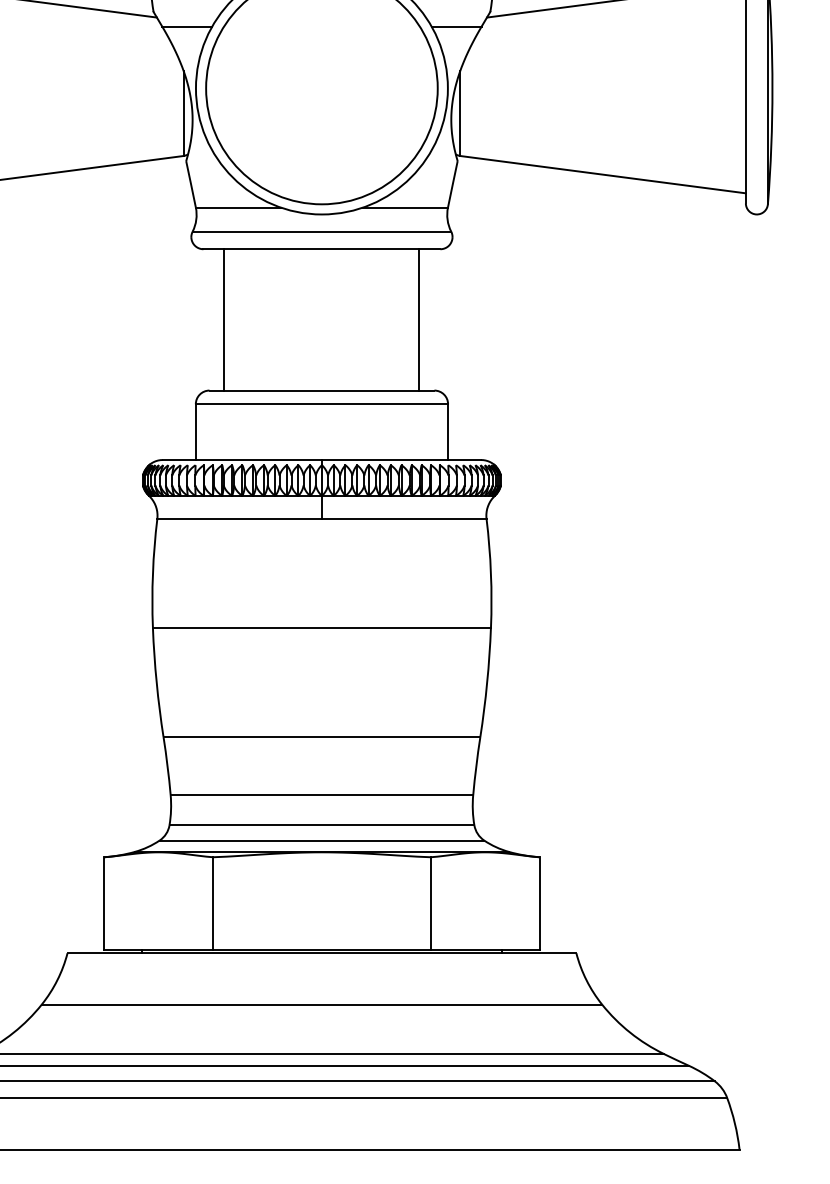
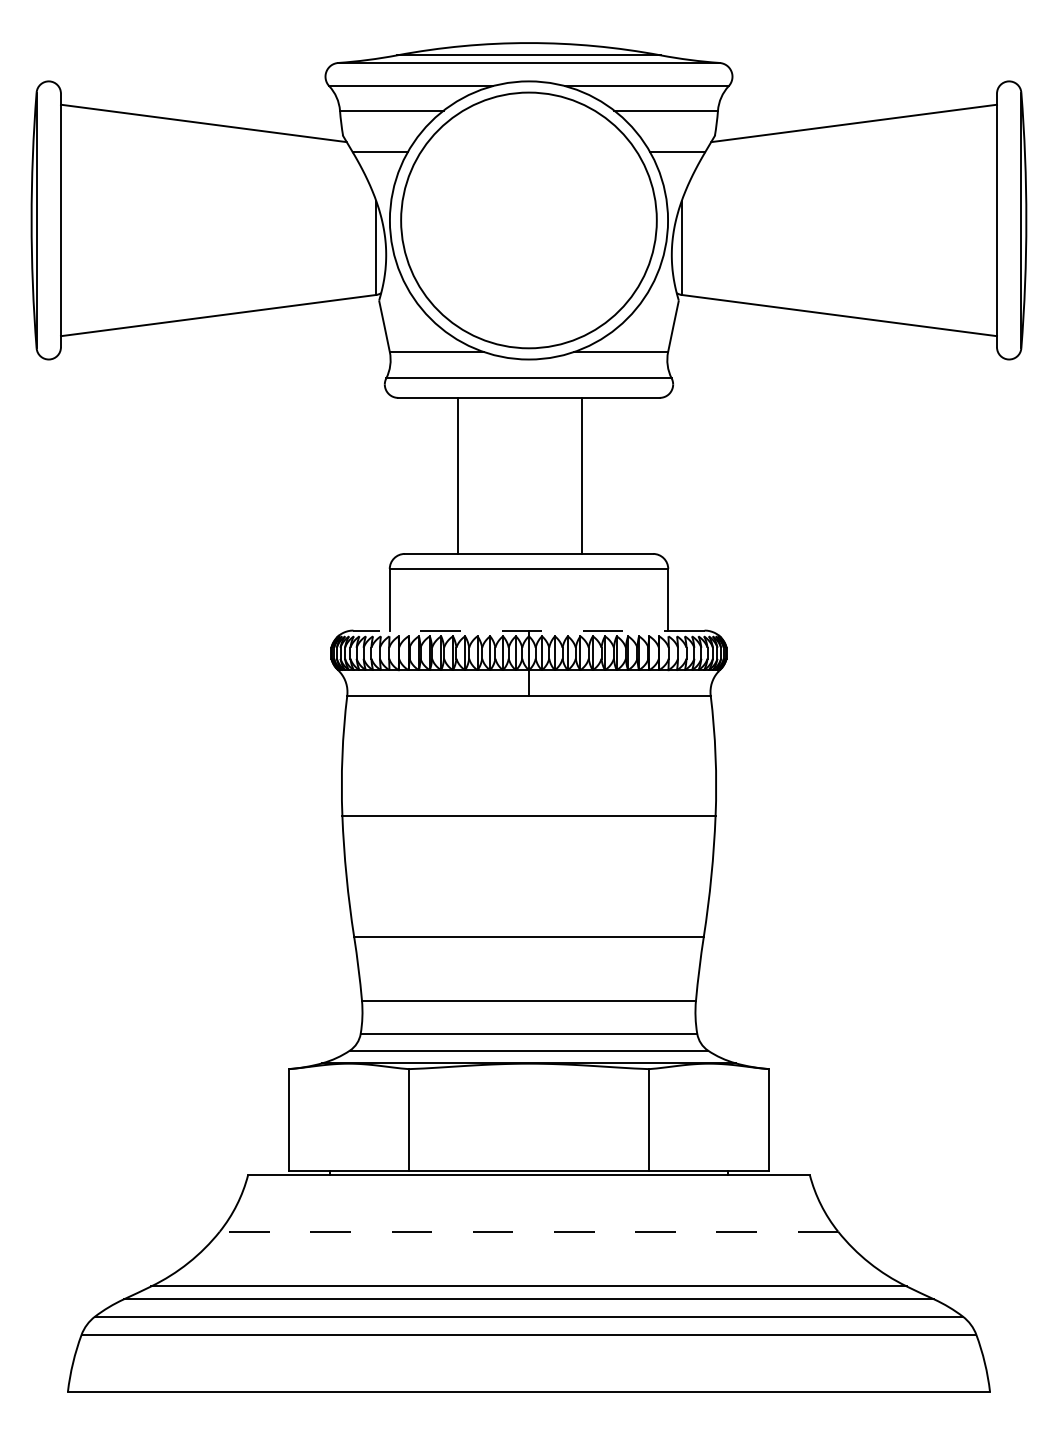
line: (224, 319) -> (458, 475), moved
line: (419, 319) -> (581, 475), moved
line: (321, 459) -> (528, 630), solid -> dashed
line: (321, 1004) -> (528, 1231), solid -> dashed

